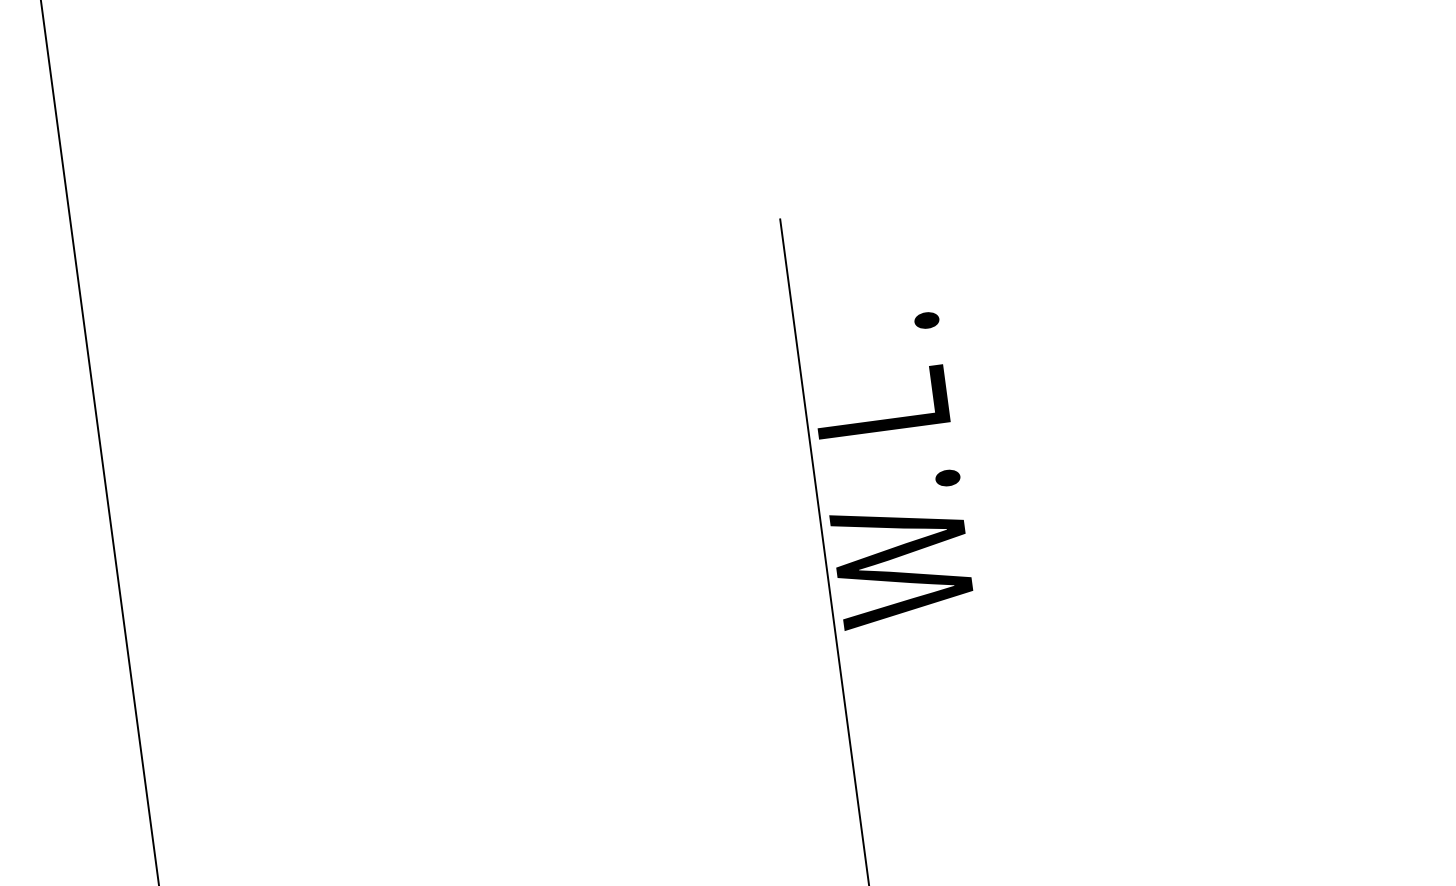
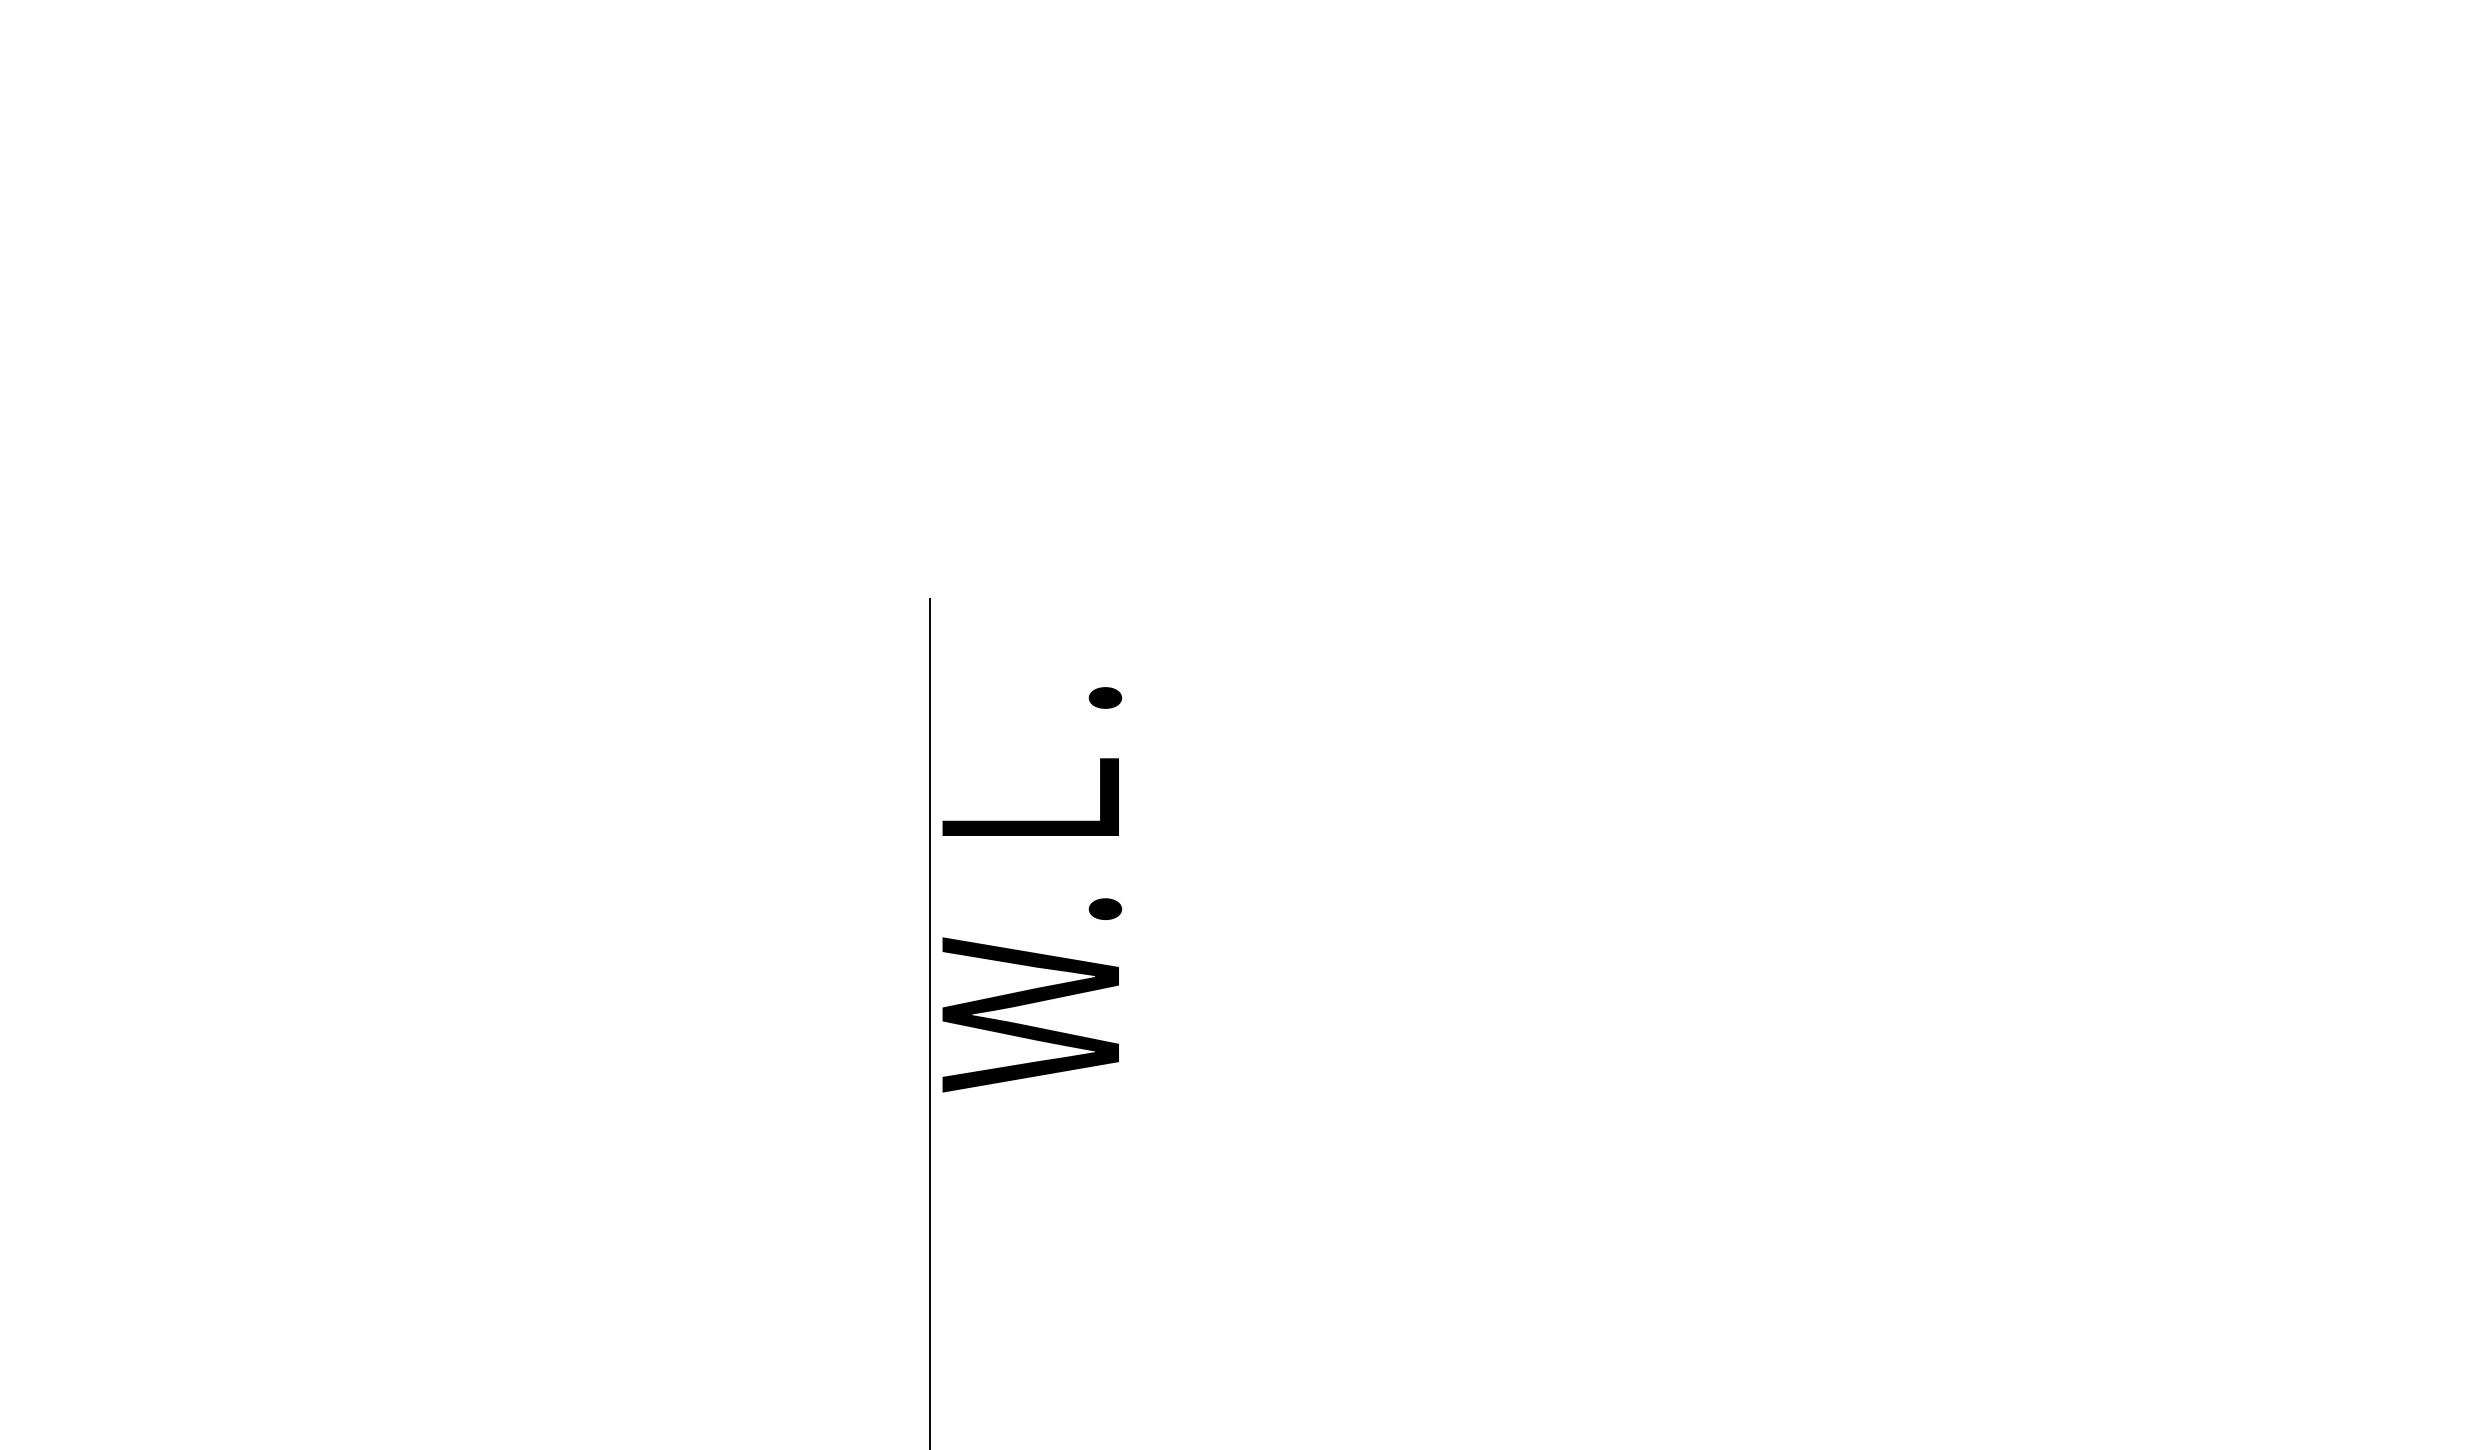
text: (891, 470) -> (1032, 889), moved

